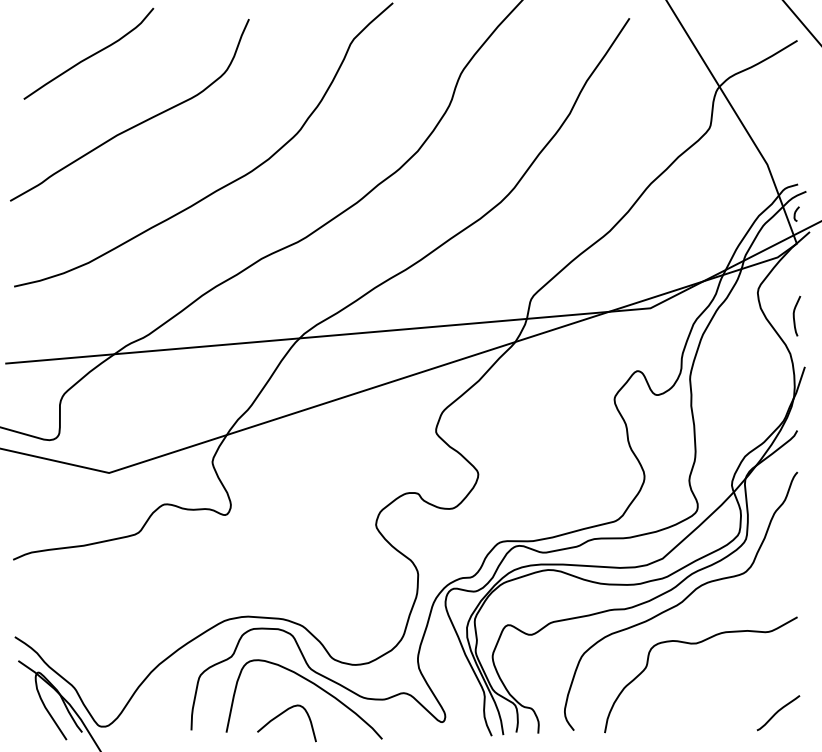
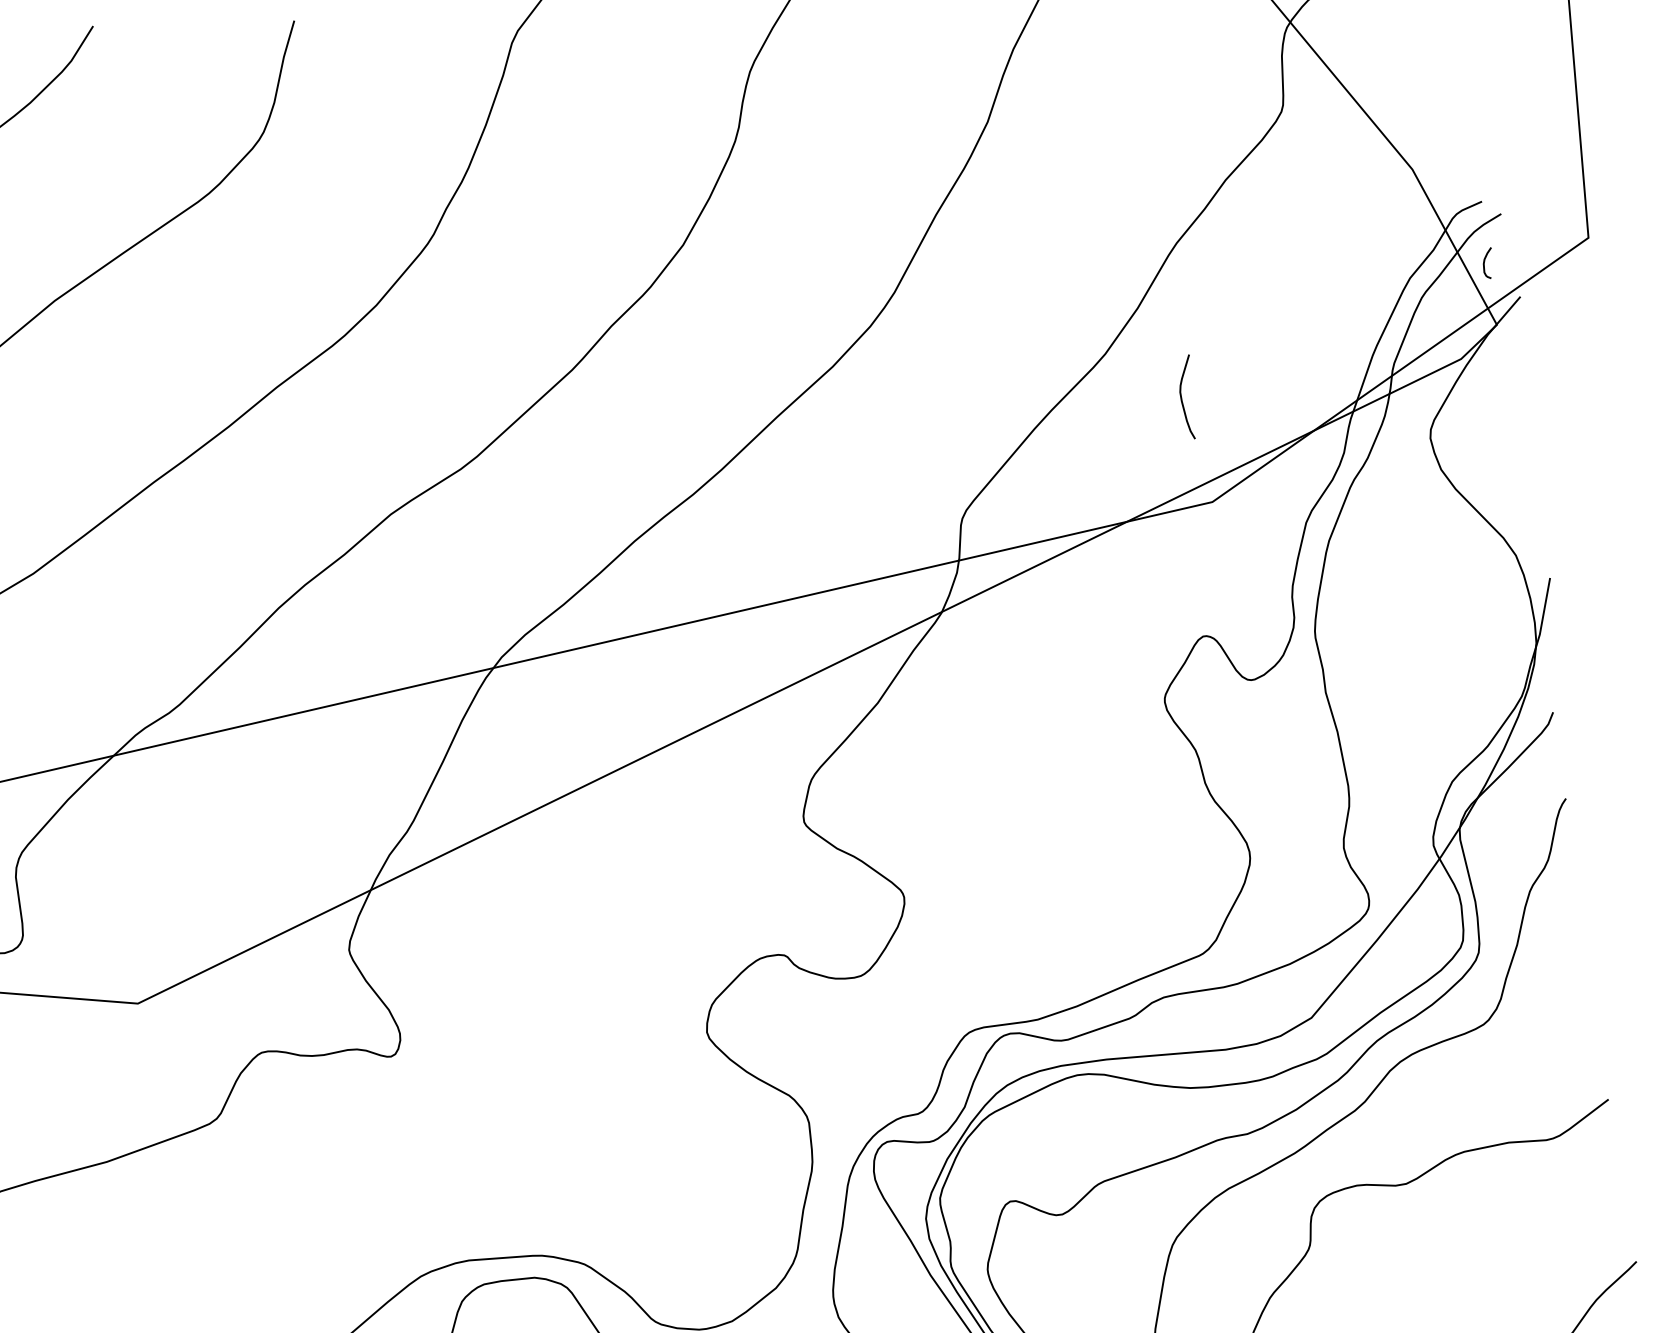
curve: (794, 315) -> (1182, 396), moved

